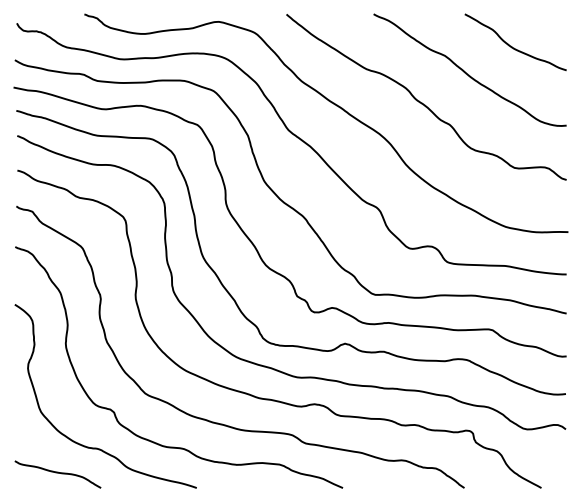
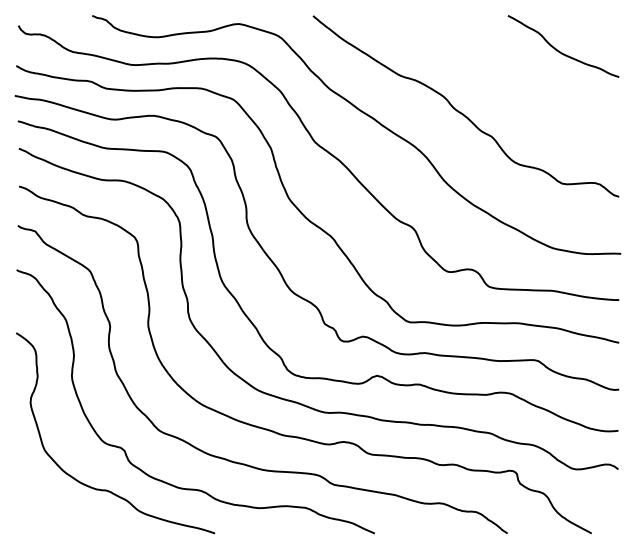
curve: (466, 72) -> (509, 79), removed
curve: (57, 473) -> (62, 517), removed

